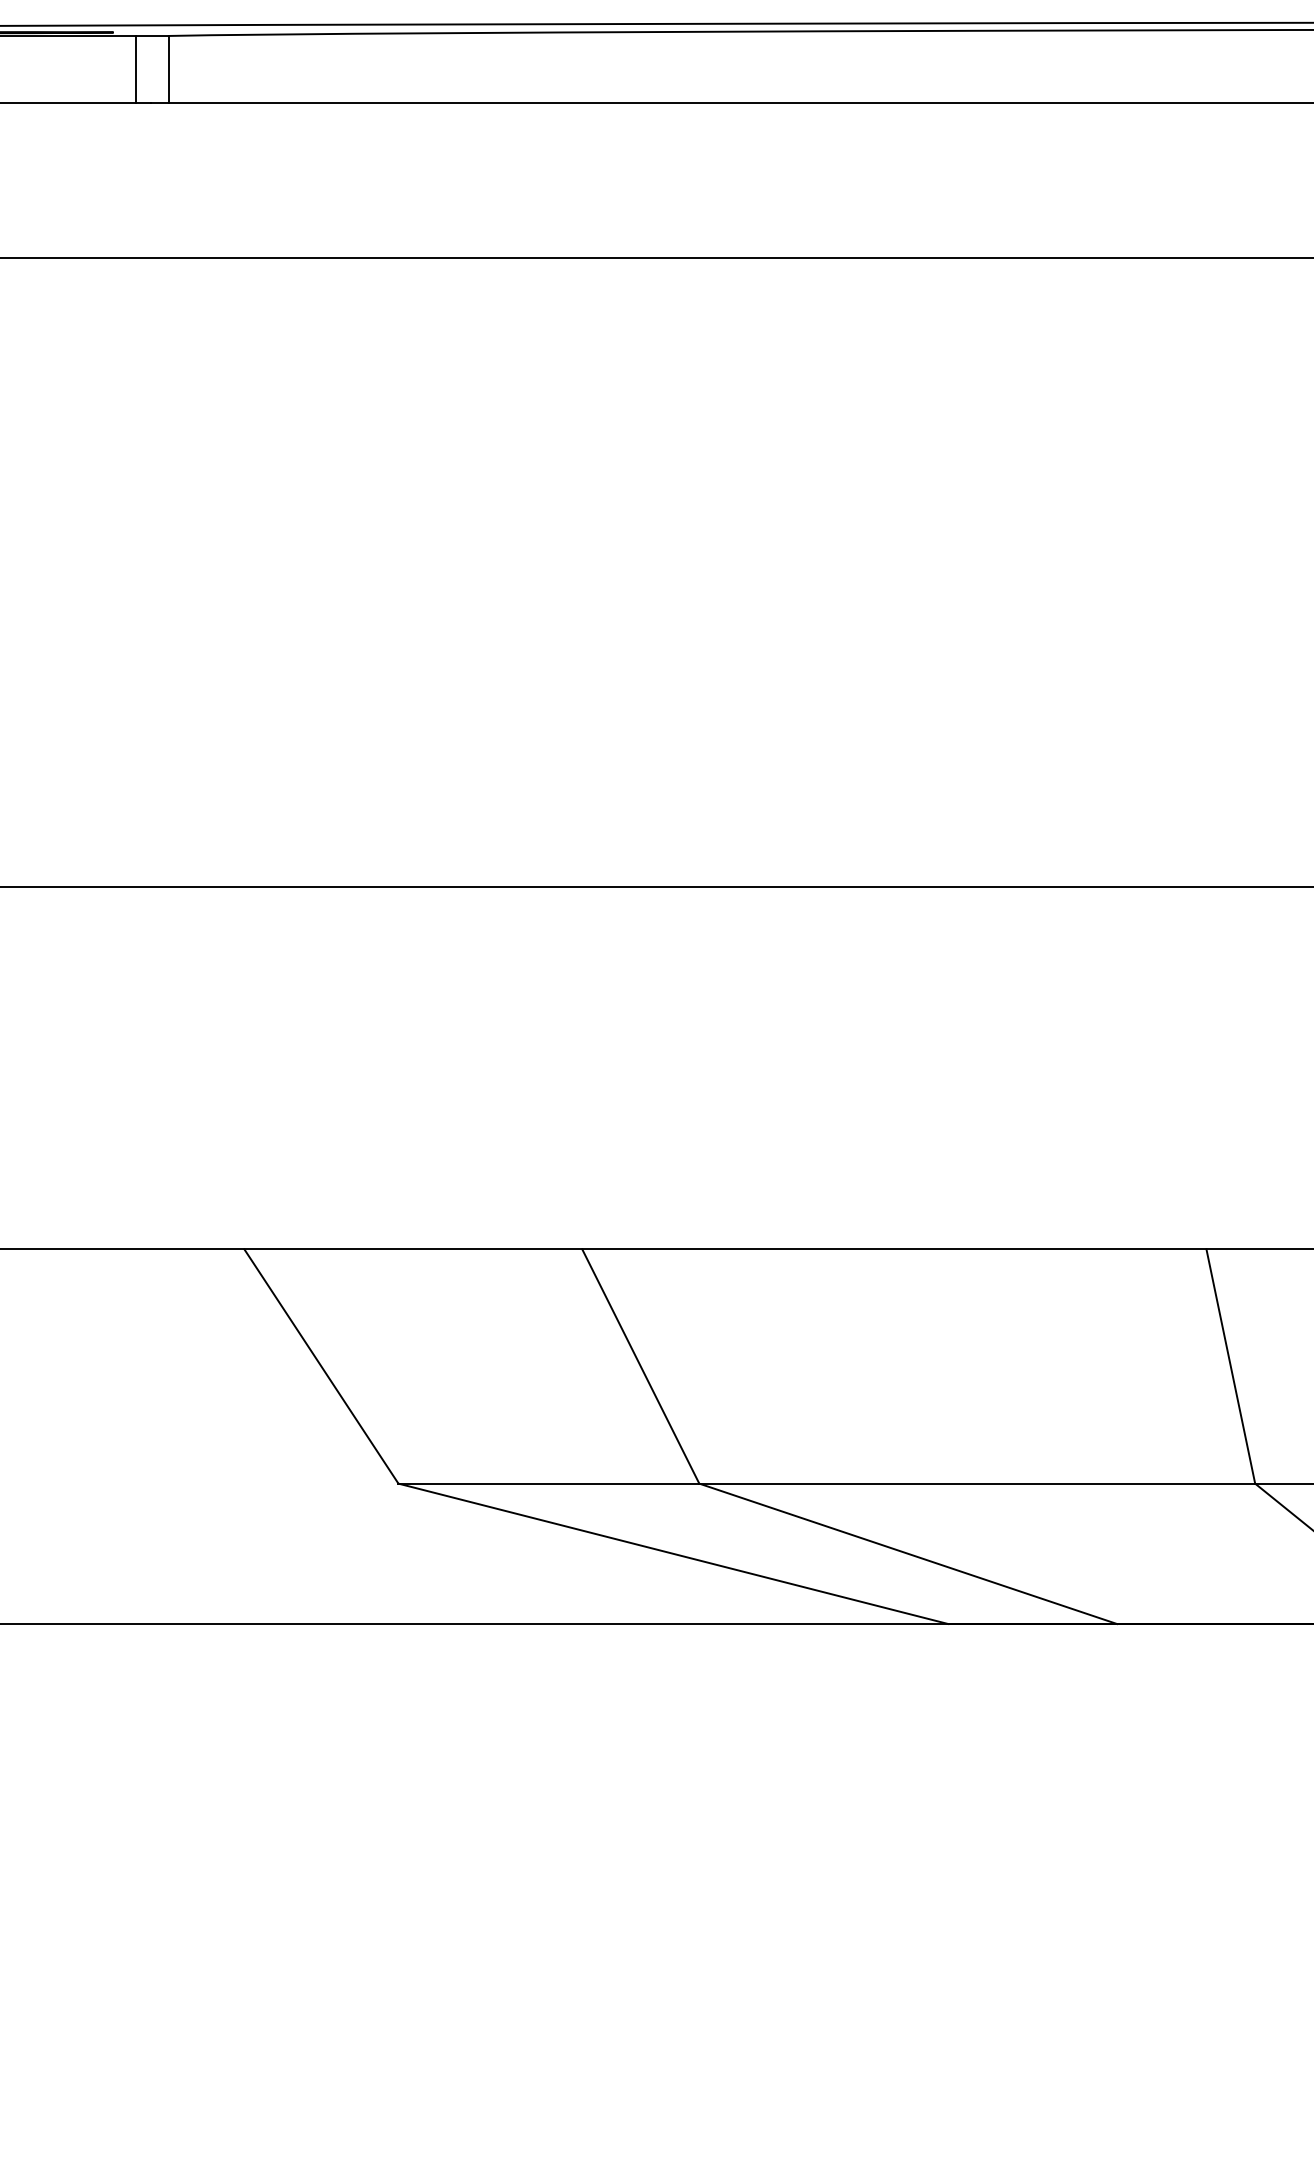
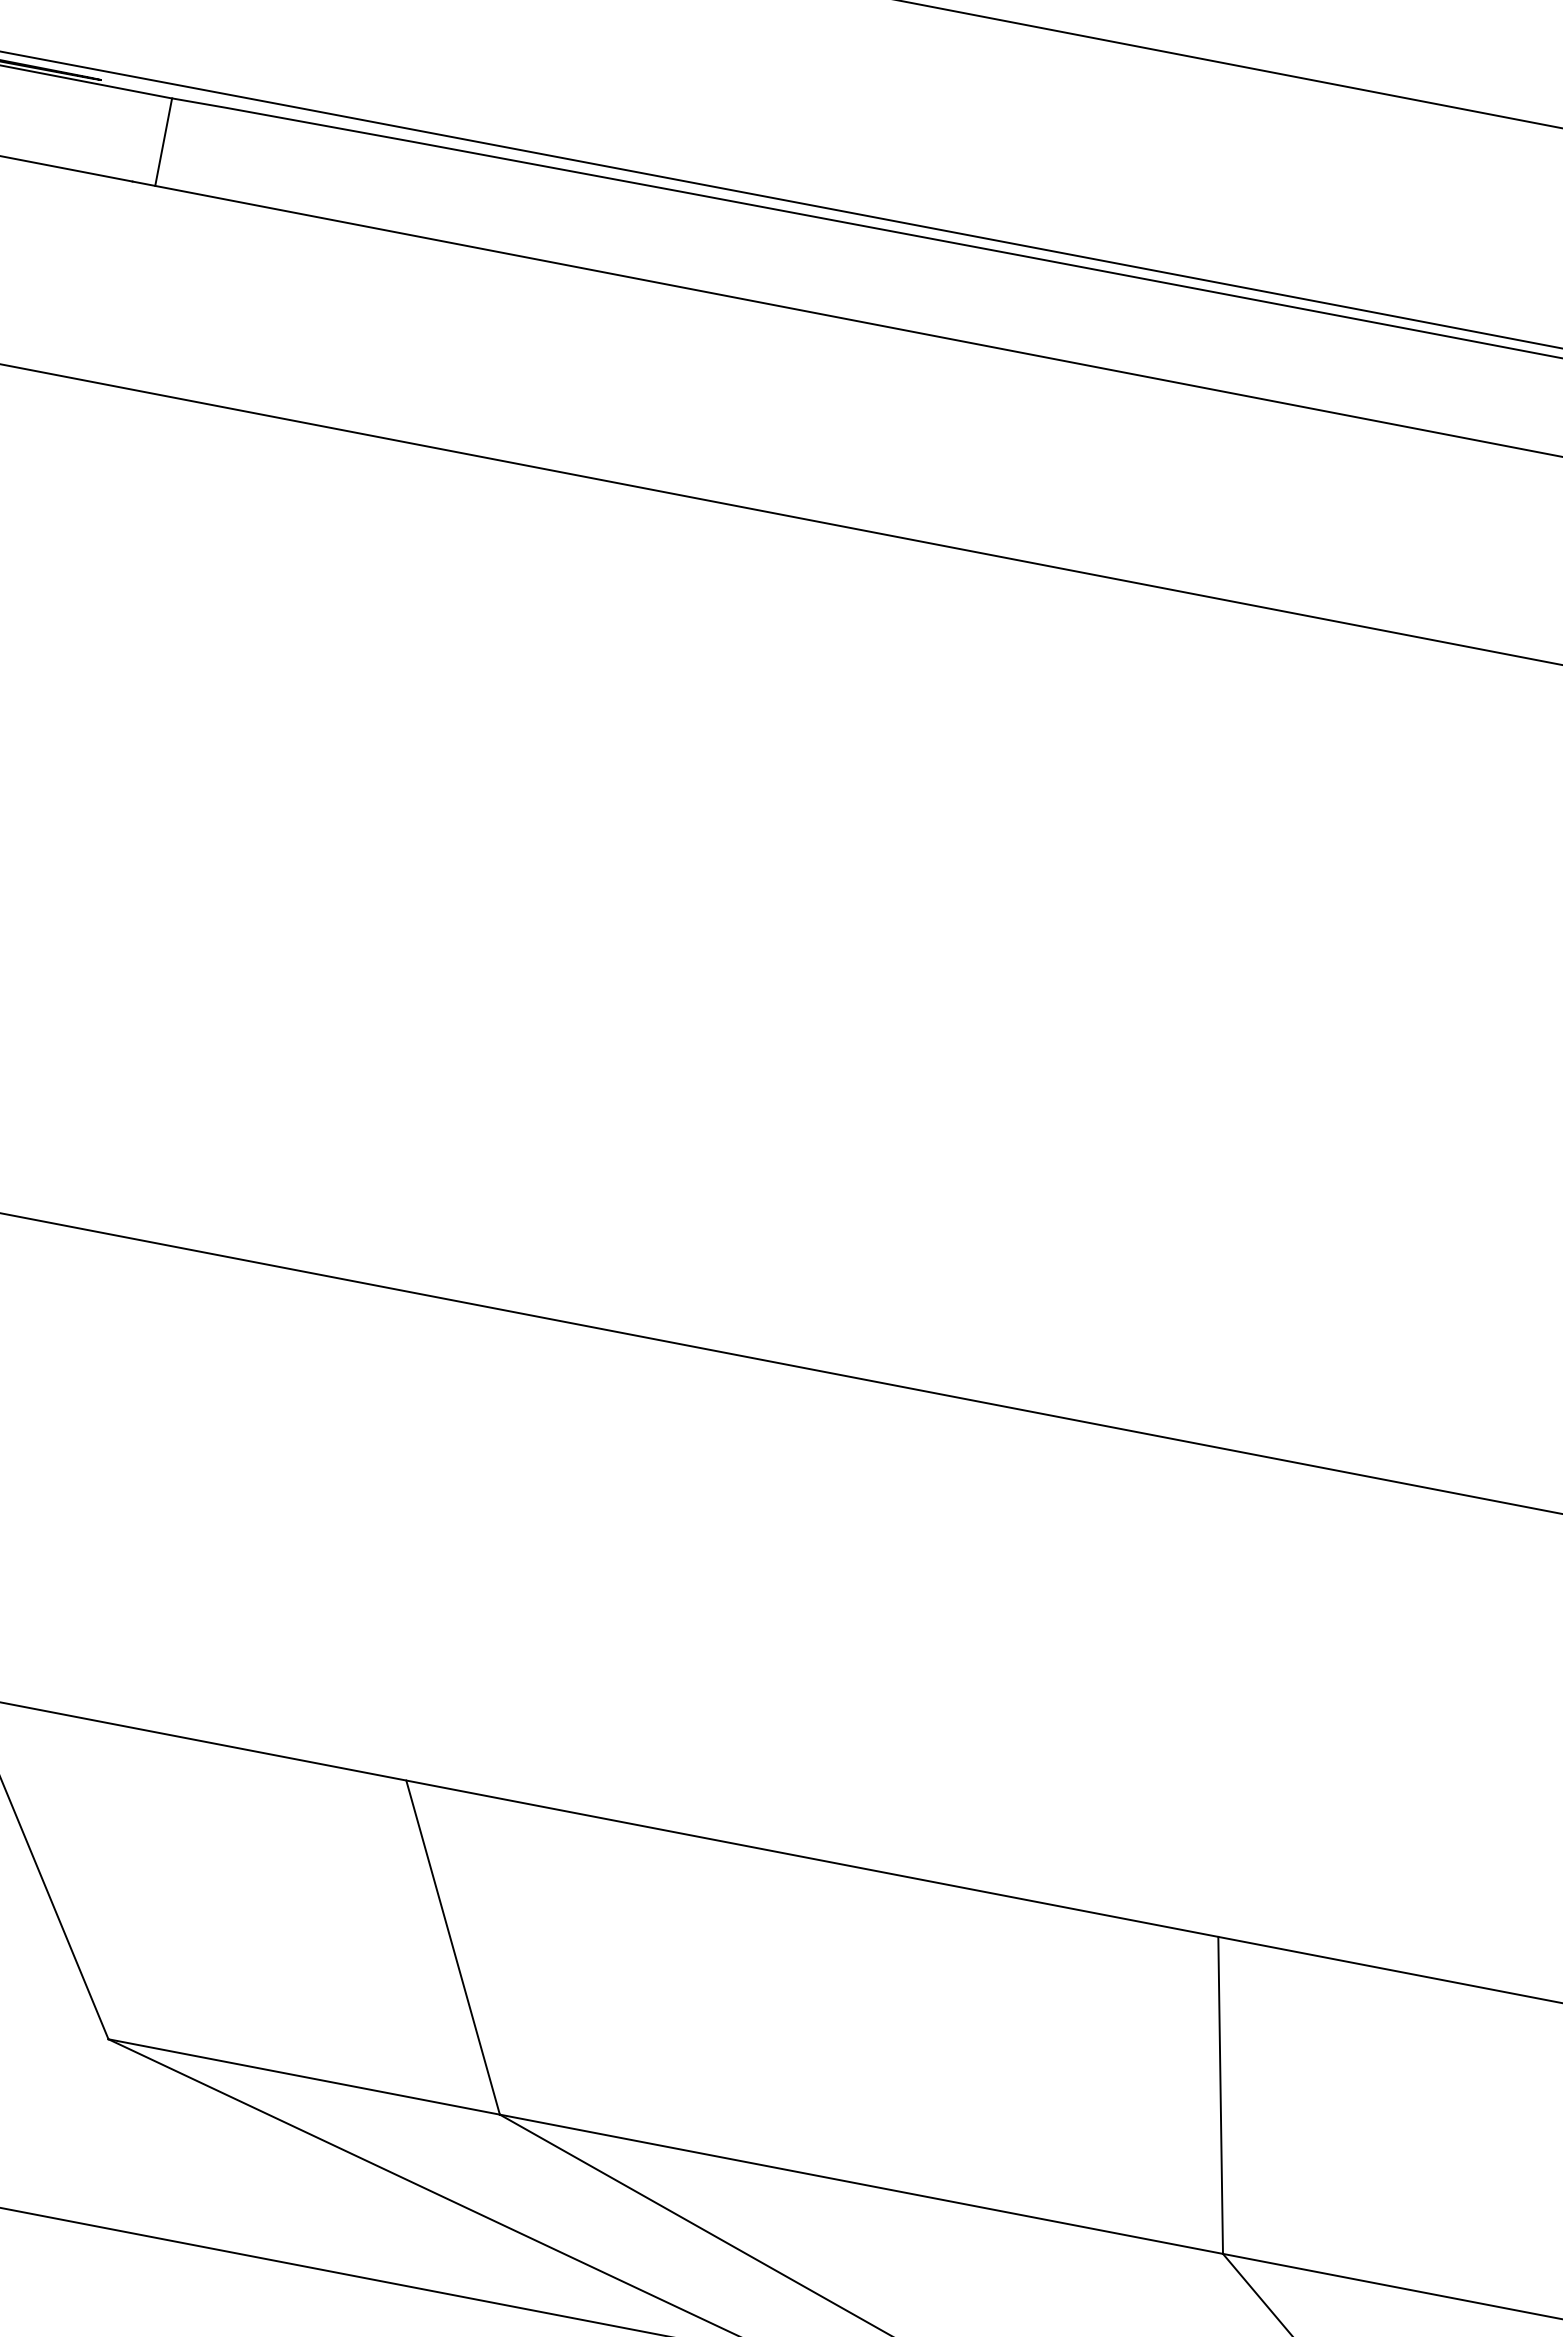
line: (135, 69) -> (120, 133), removed

